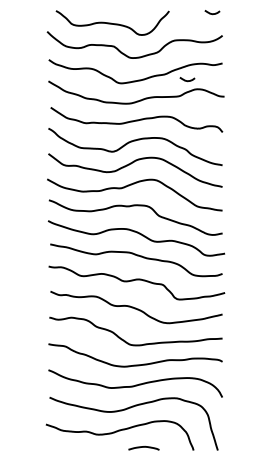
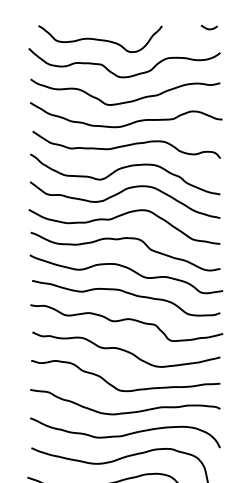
curve: (187, 80) -> (182, 101), removed

